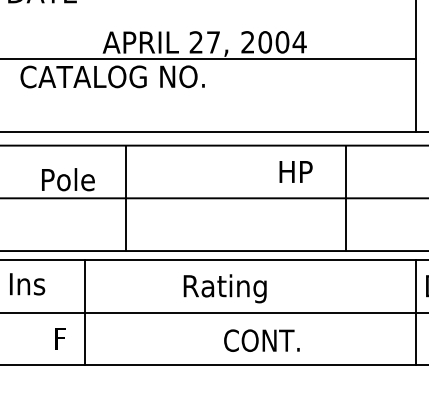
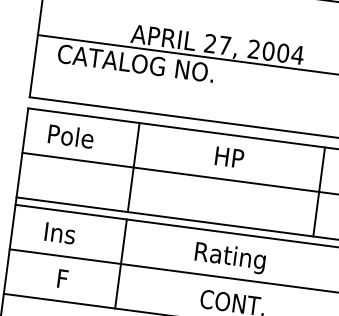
text: (295, 171) -> (229, 157), moved
text: (68, 179) -> (71, 136), moved
text: (27, 284) -> (60, 233), moved
text: (224, 288) -> (229, 257), moved
line: (84, 312) -> (120, 263), moved

